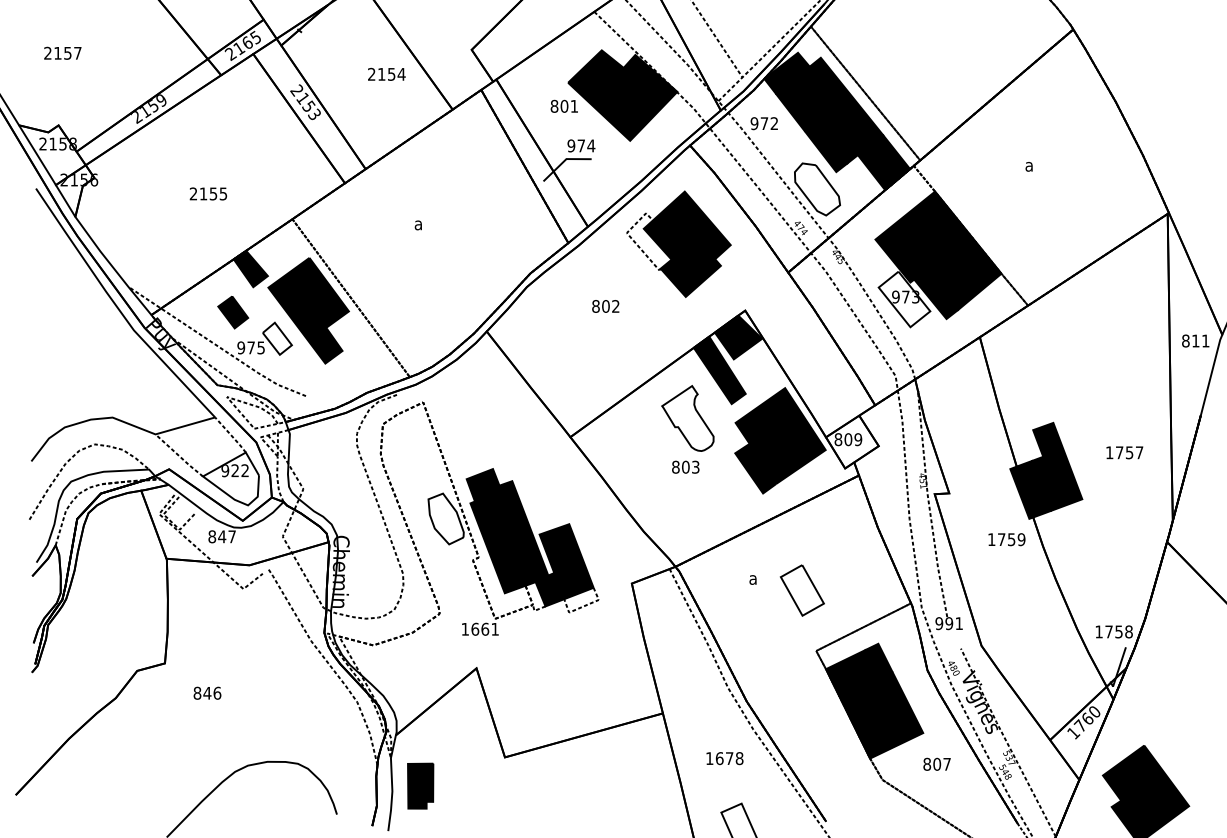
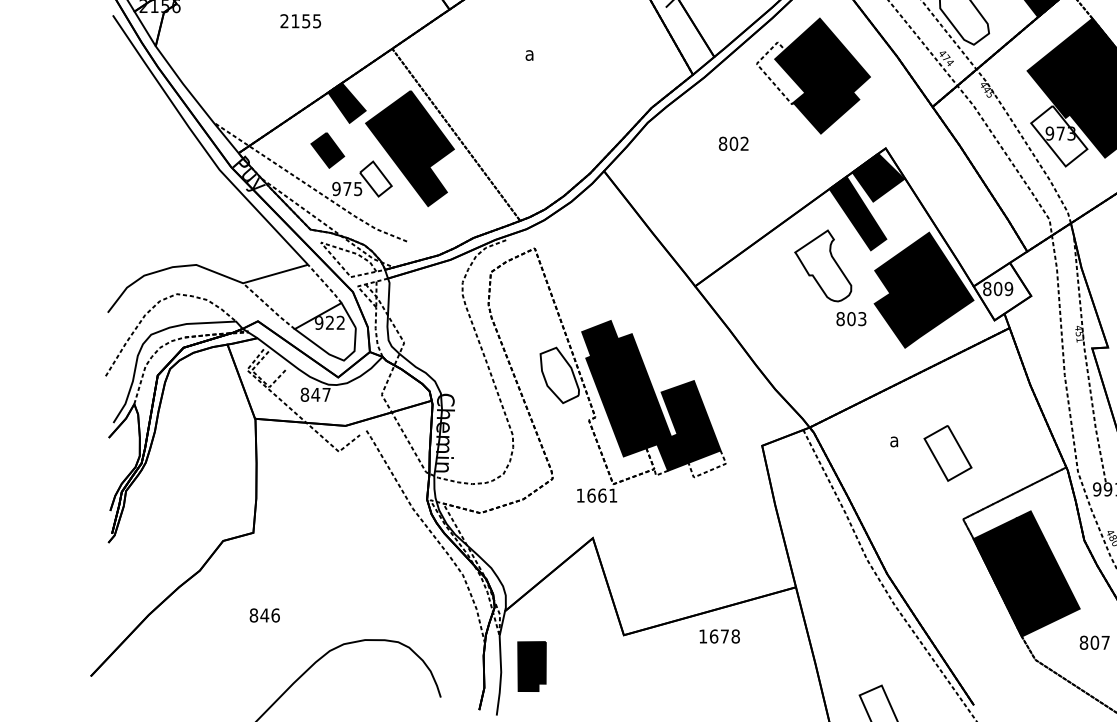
text: (685, 466) -> (851, 318), moved
text: (207, 692) -> (264, 614), moved
text: (724, 758) -> (719, 636), moved

